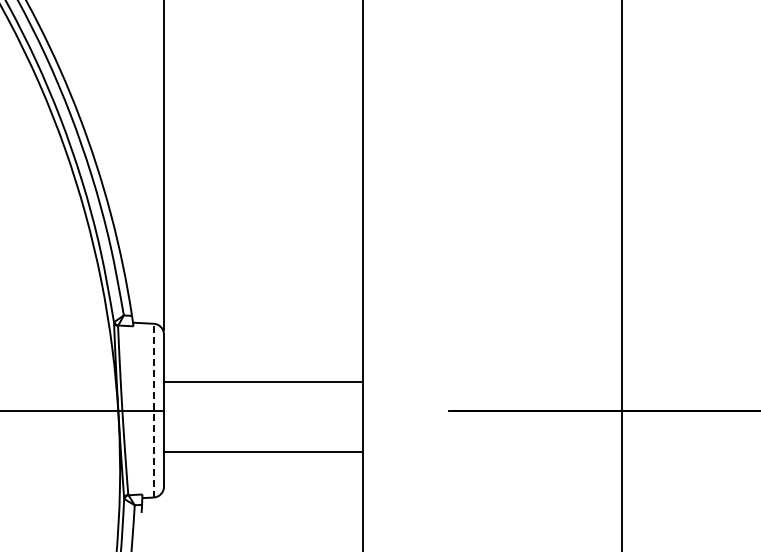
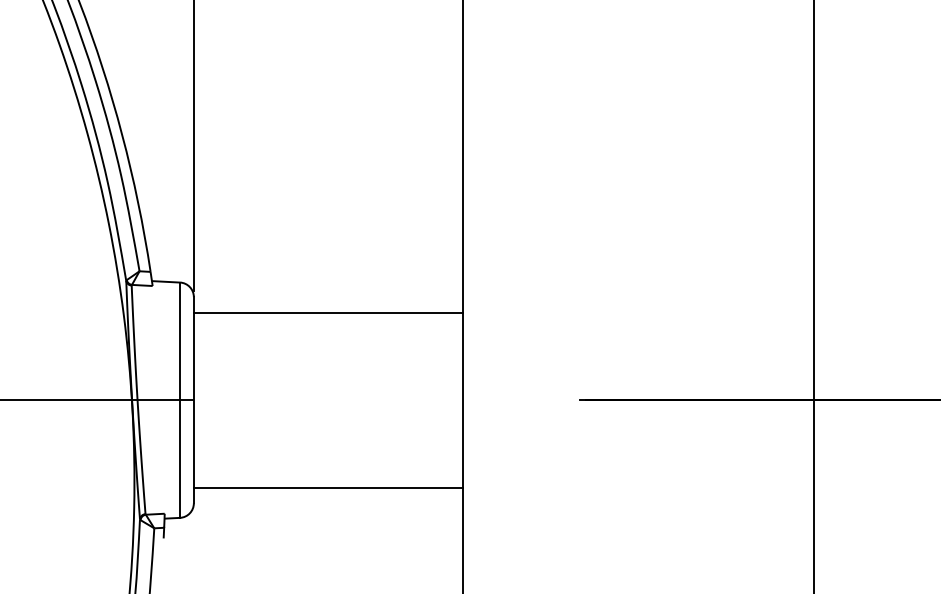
line: (262, 381) -> (327, 311), moved
line: (153, 410) -> (179, 400), dashed -> solid
line: (262, 452) -> (327, 488), moved

